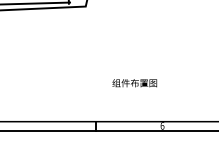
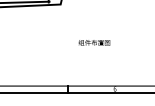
text: (134, 82) -> (94, 42), moved

